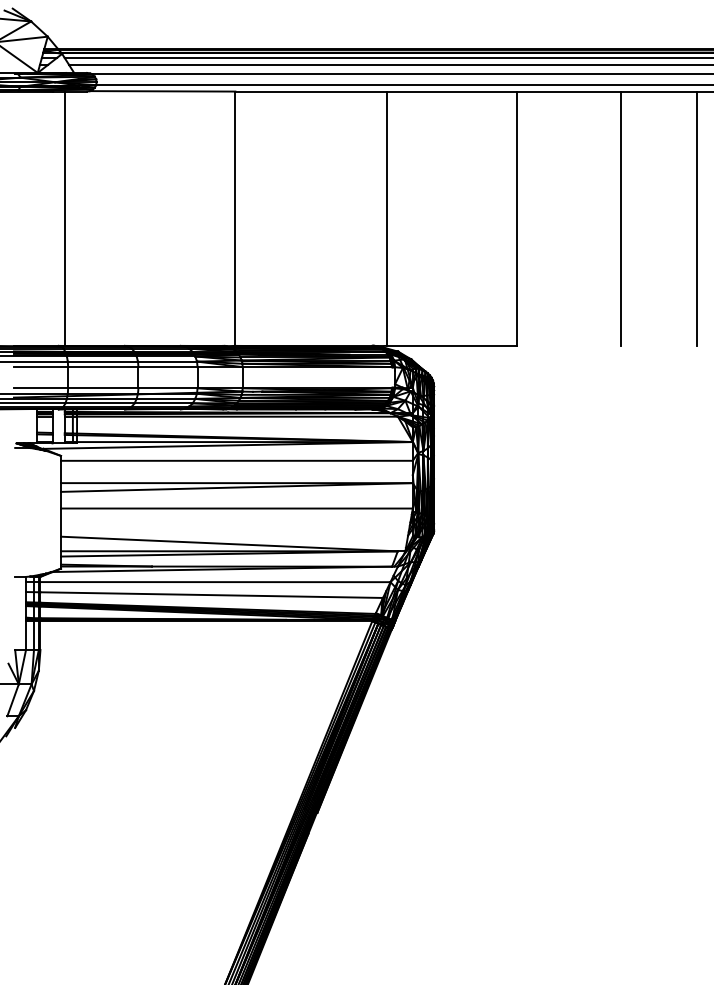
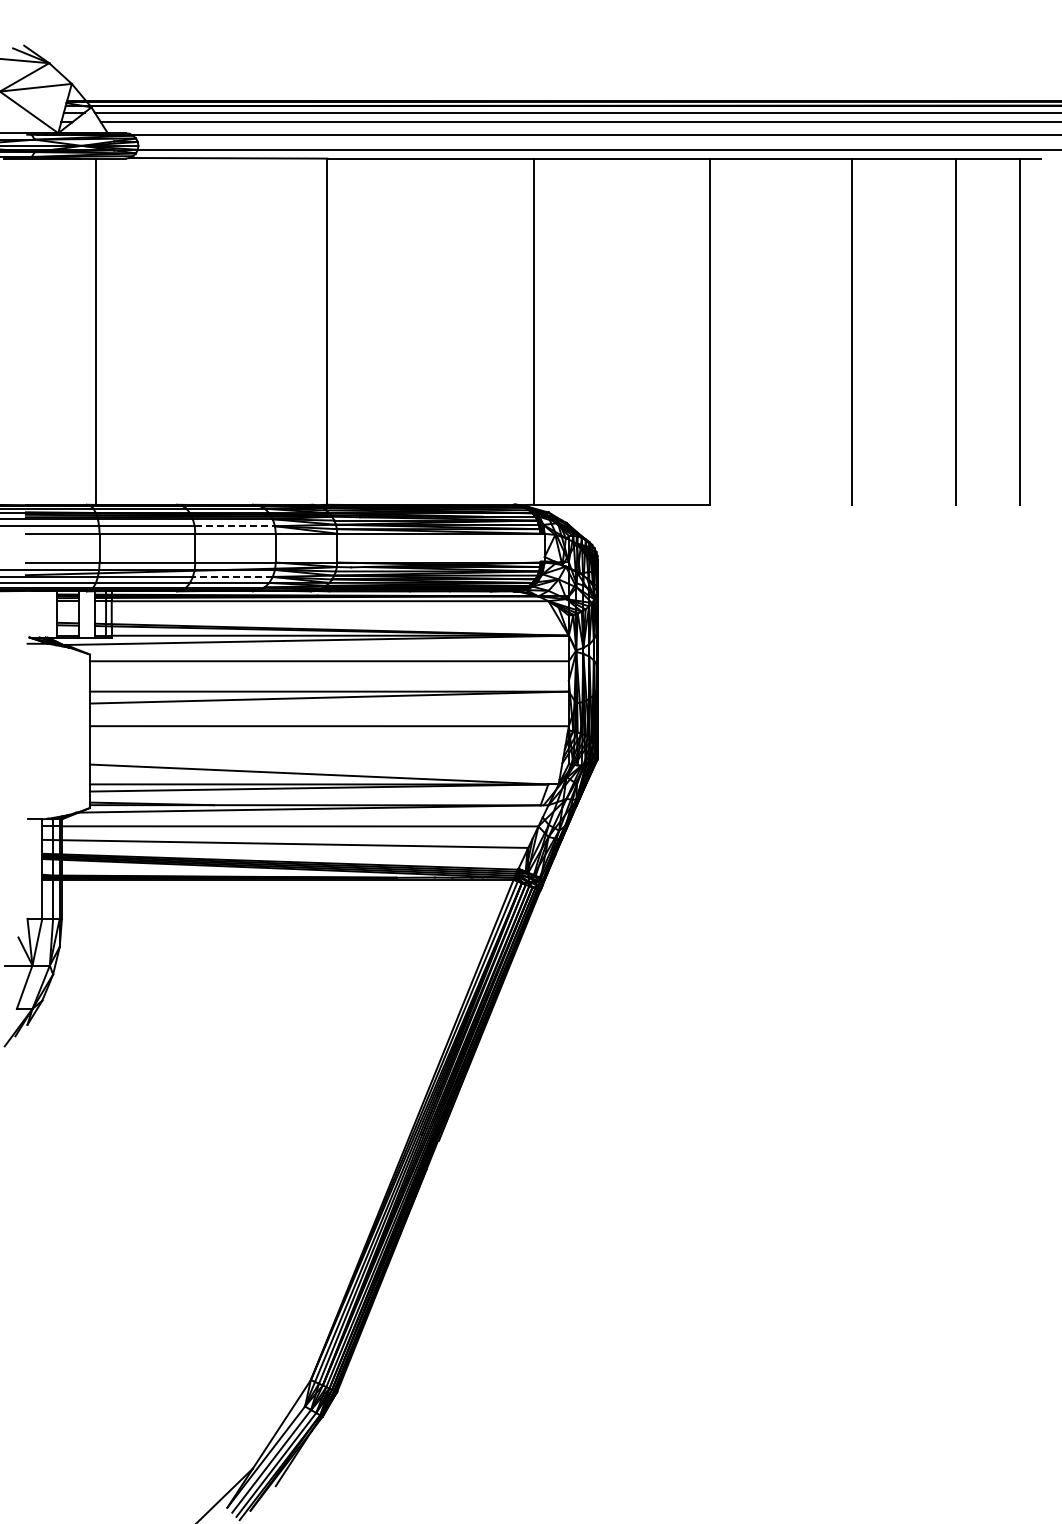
line: (167, 361) -> (235, 526), solid -> dashed
line: (165, 398) -> (232, 576), solid -> dashed

